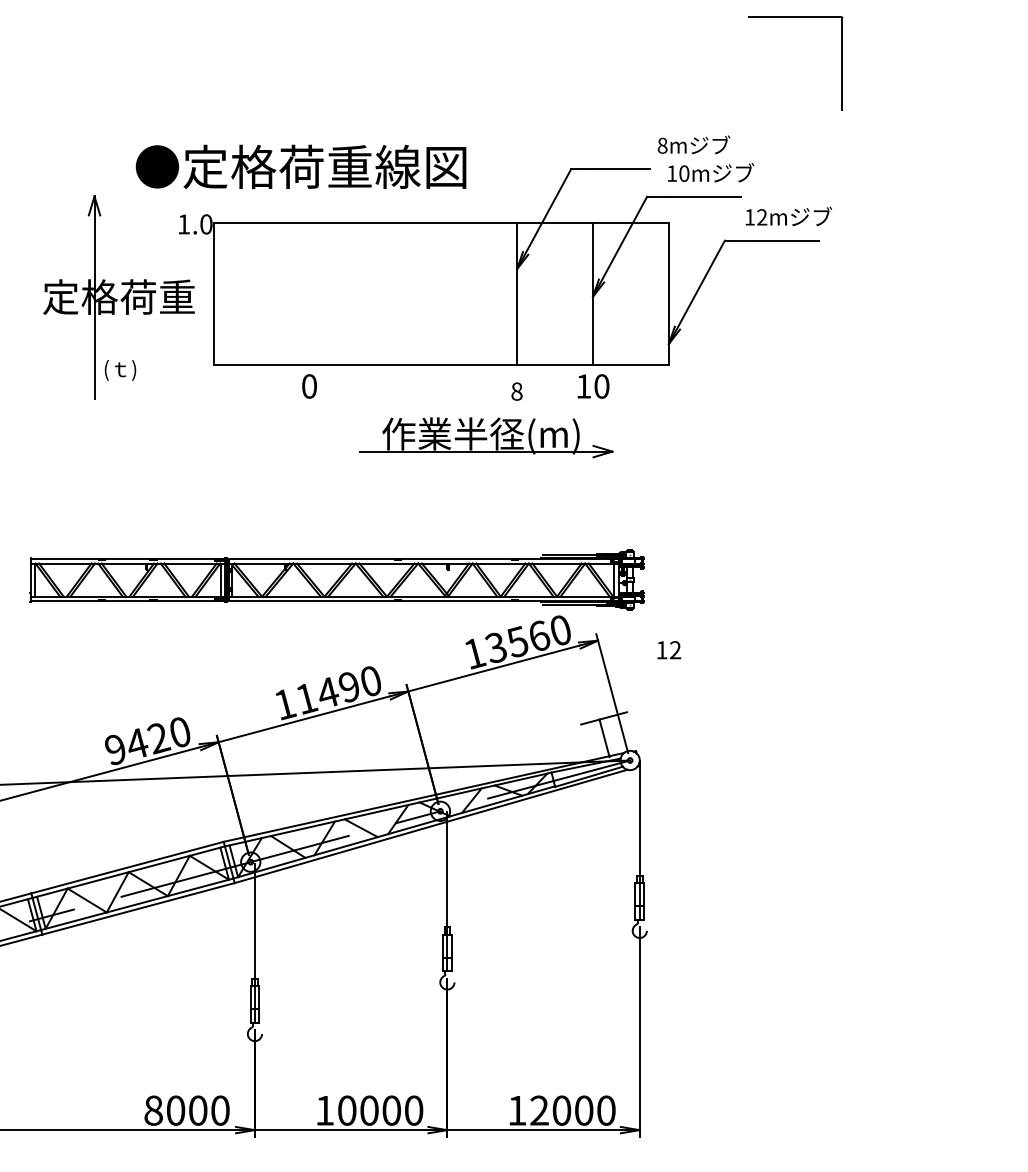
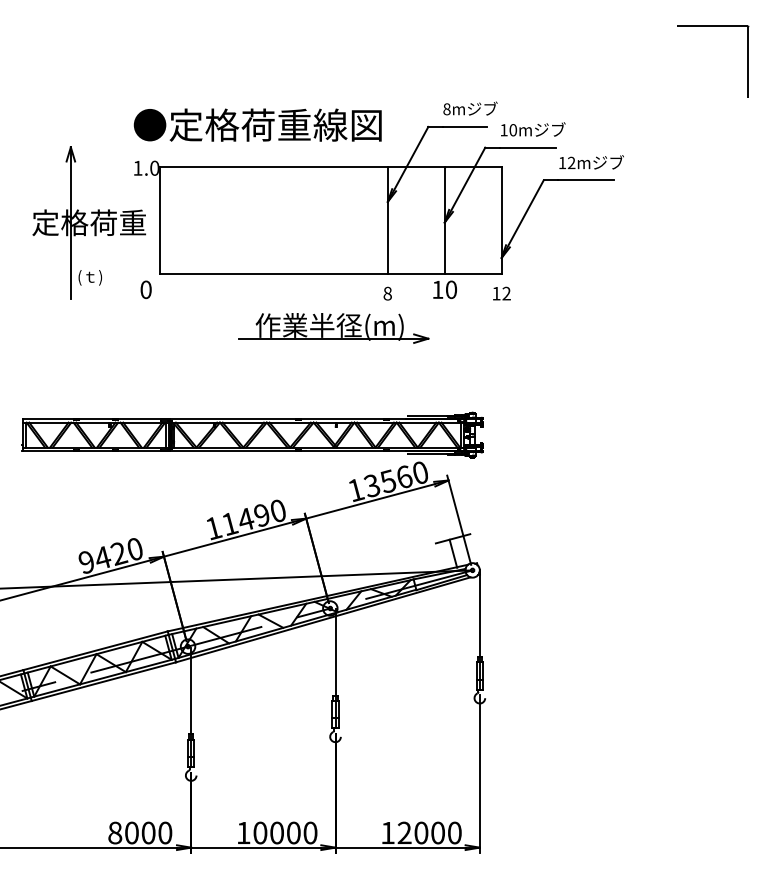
part: (841, 63) -> (747, 61), moved
text: (693, 144) -> (470, 108), moved
text: (300, 166) -> (257, 124), moved
text: (308, 386) -> (145, 289), moved
part: (486, 438) -> (333, 328), moved
text: (668, 649) -> (501, 293), moved

